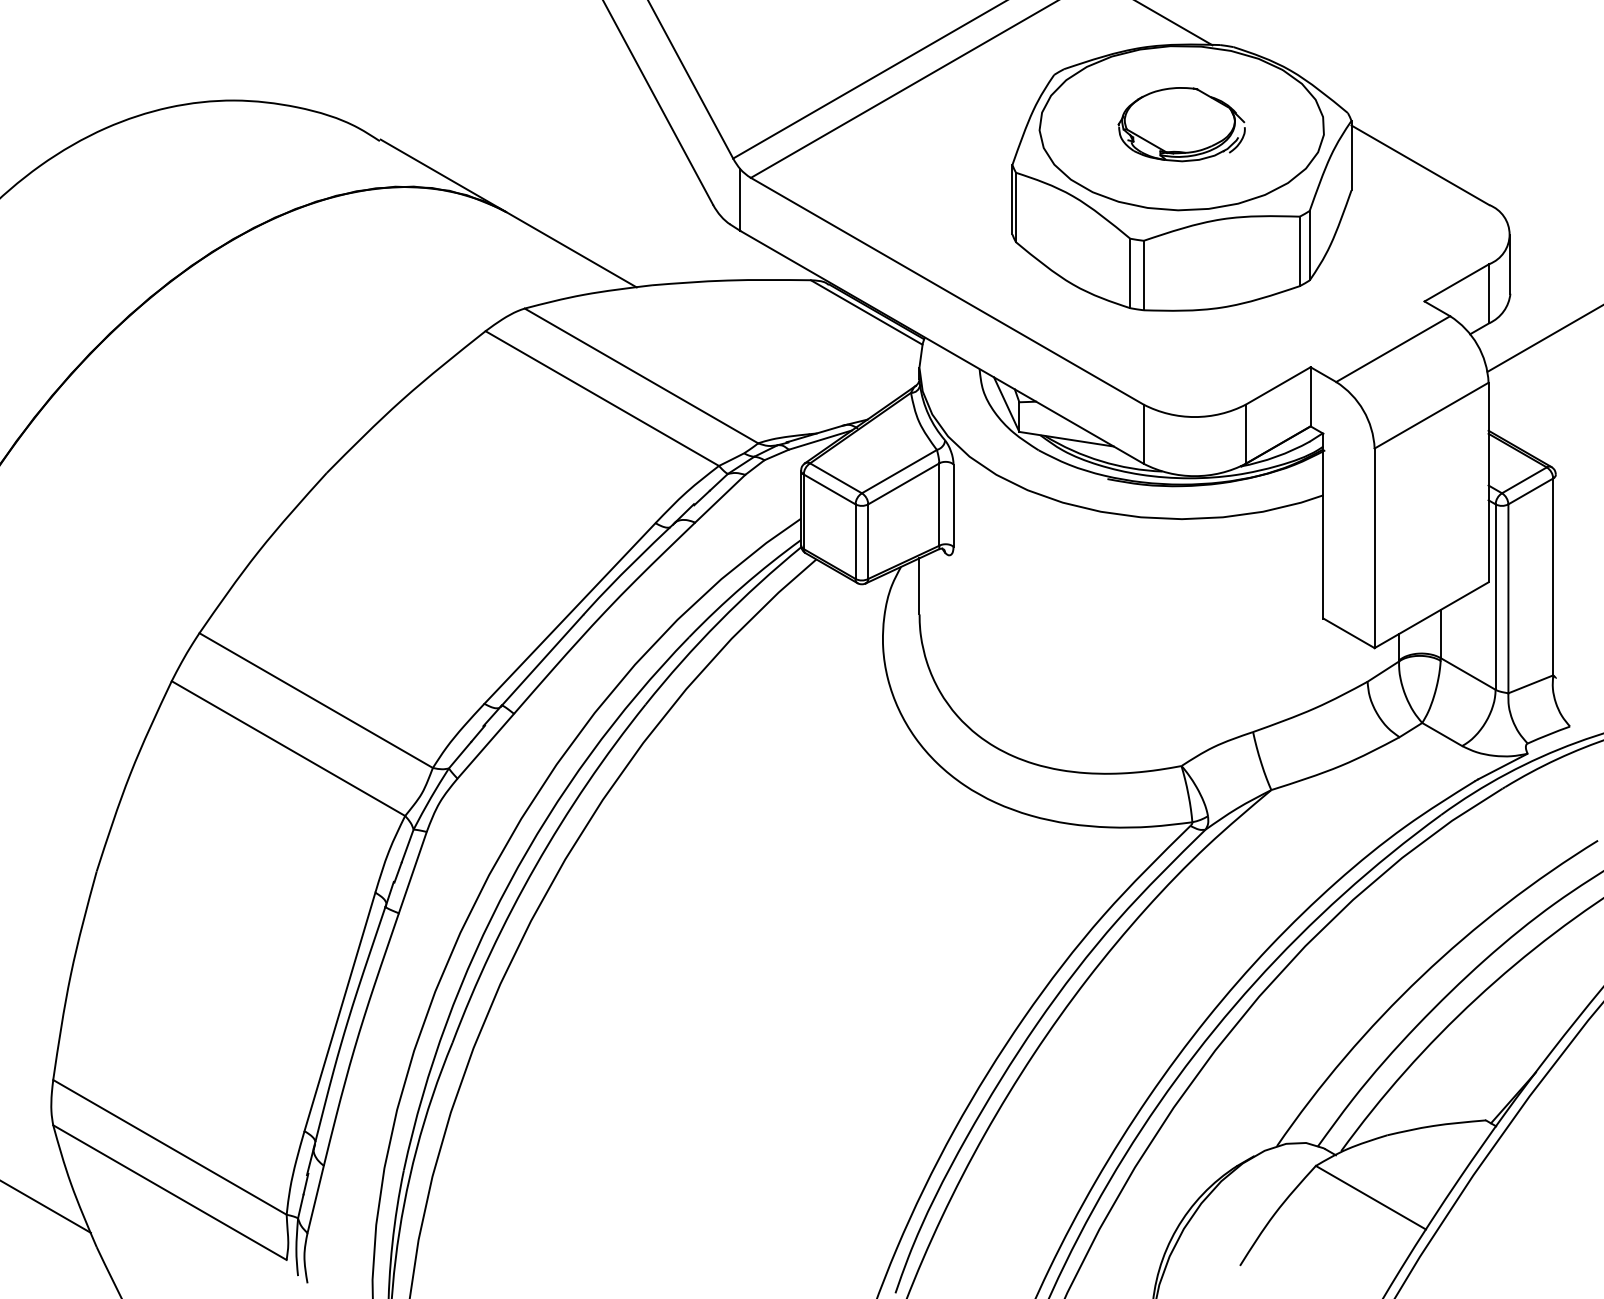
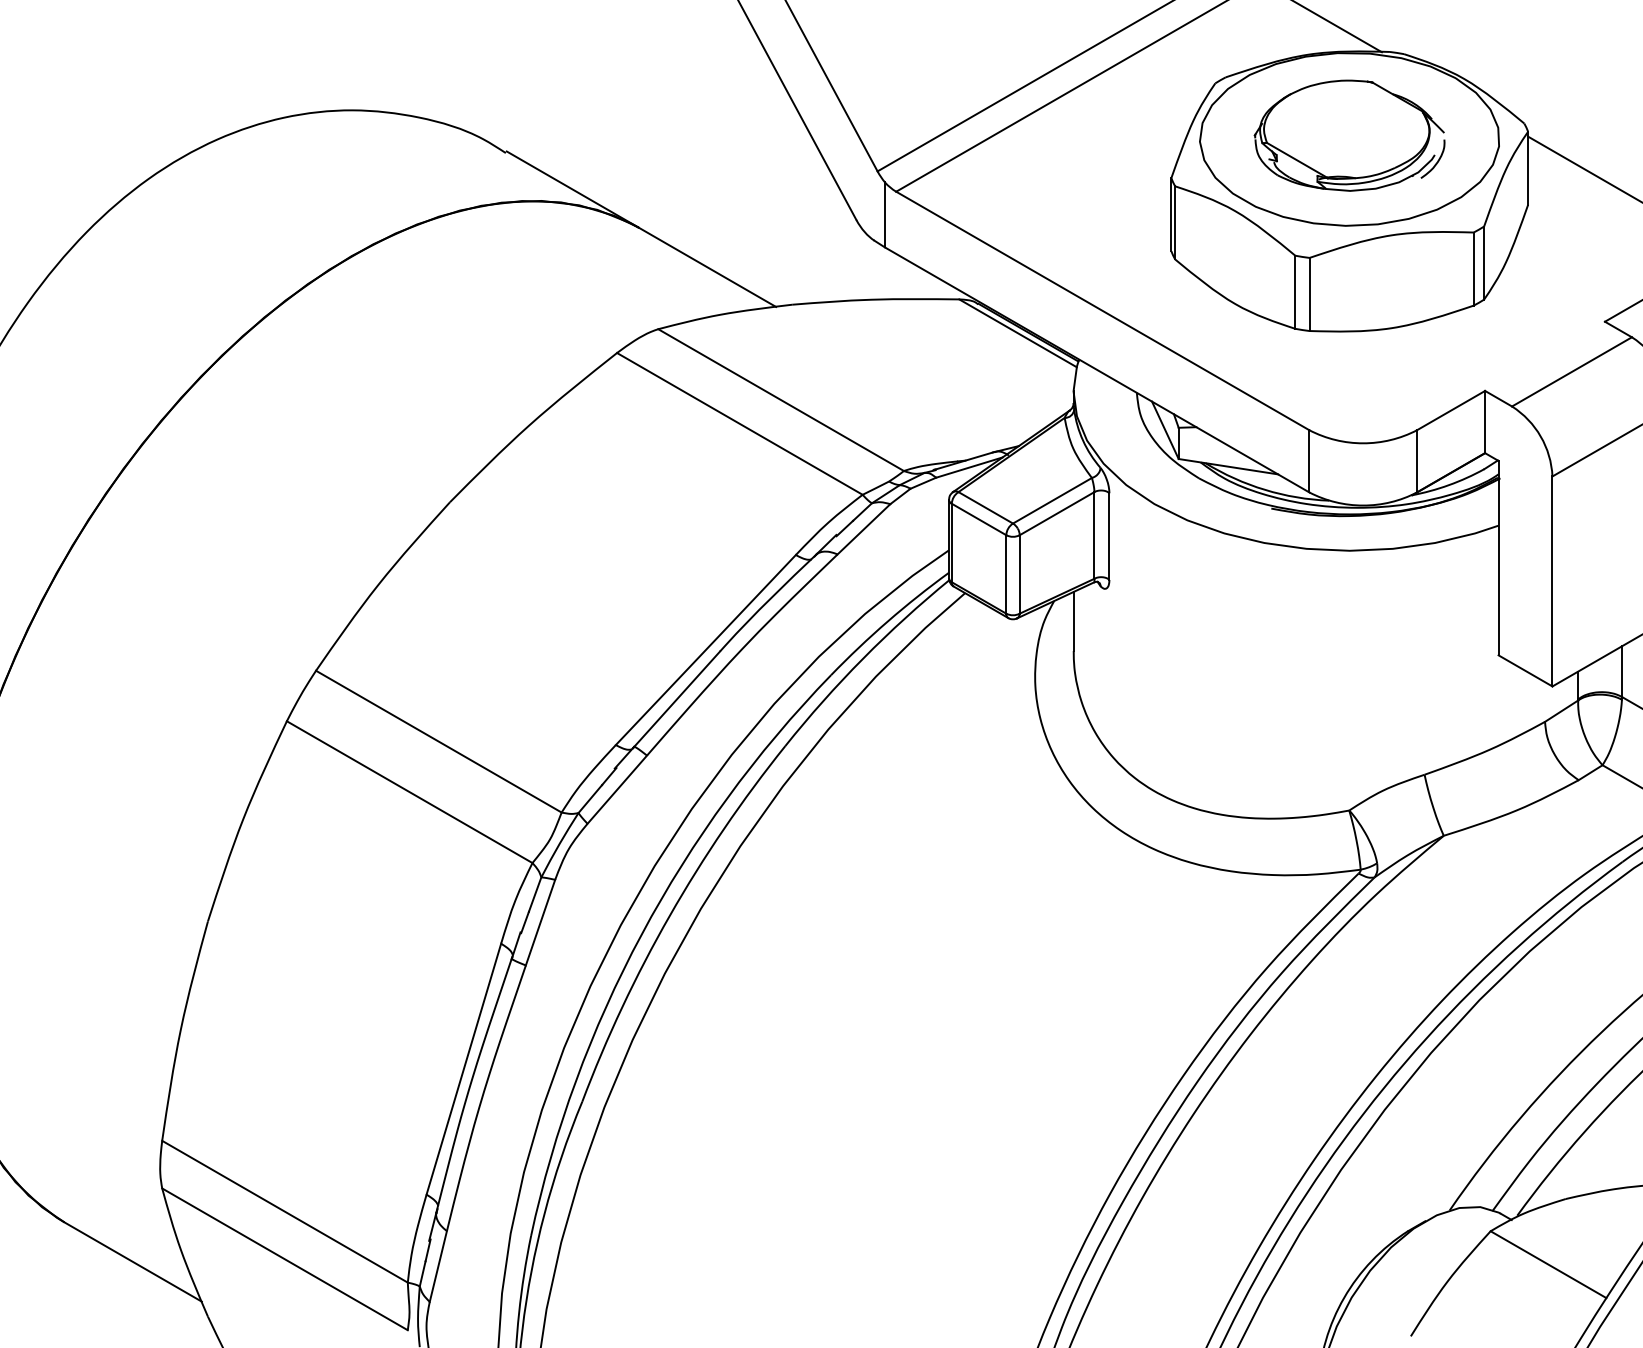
part: (1181, 124) -> (1349, 135), size x1.43

